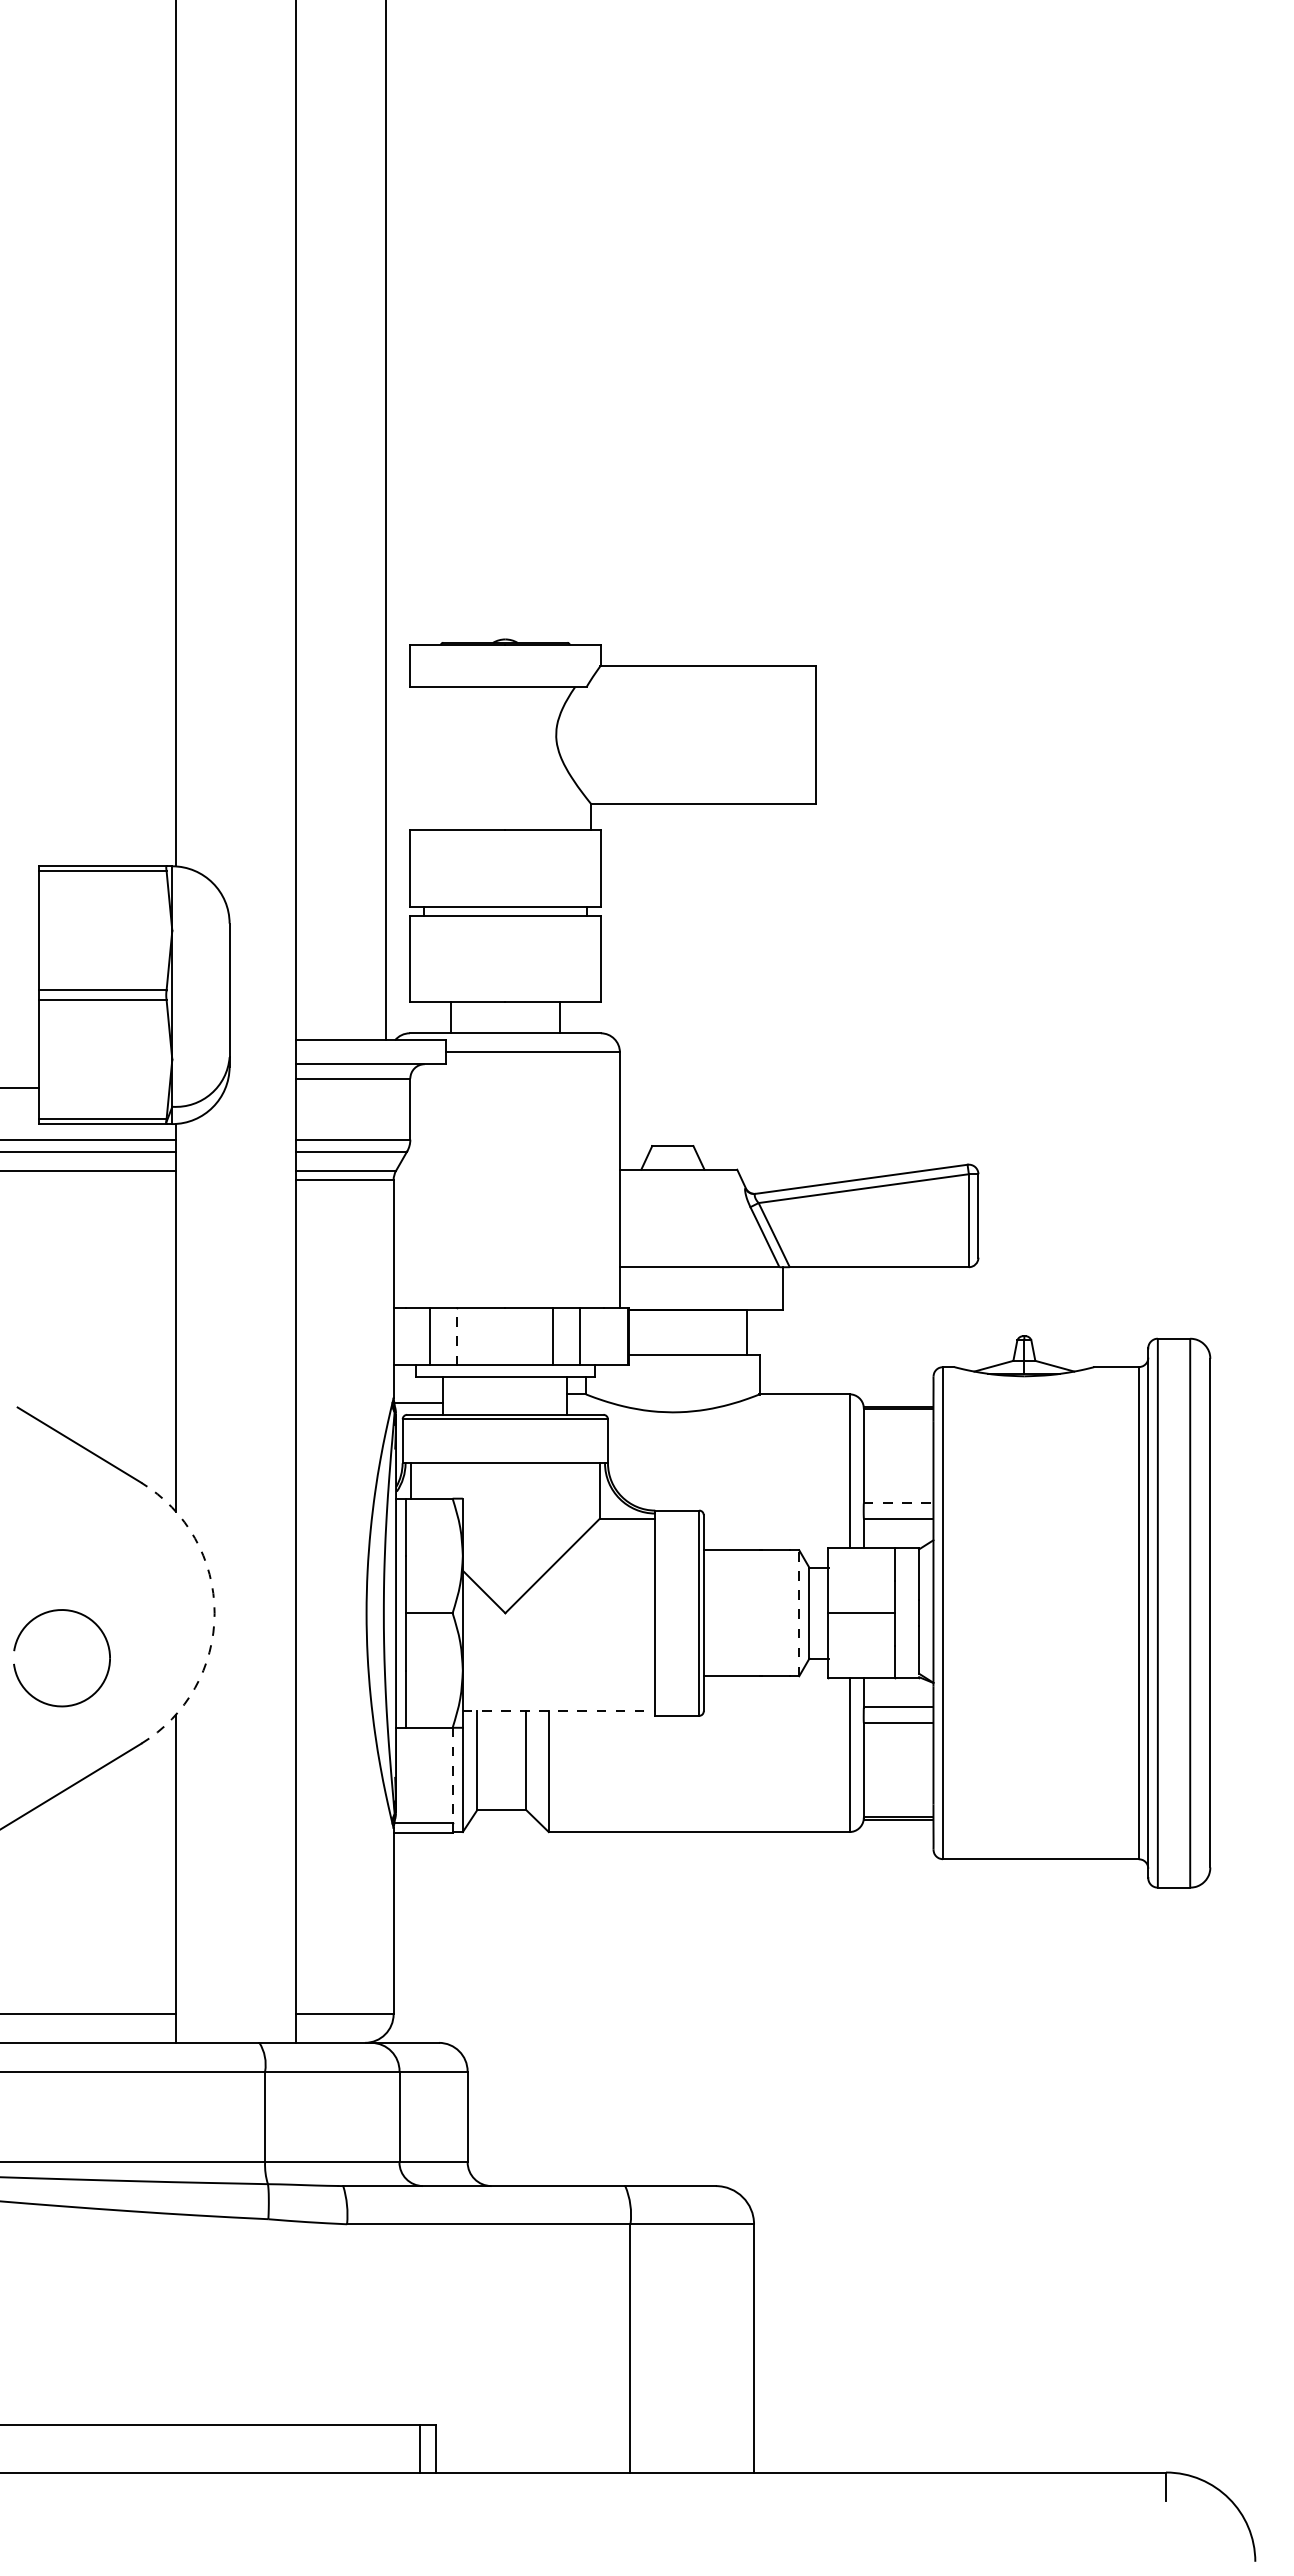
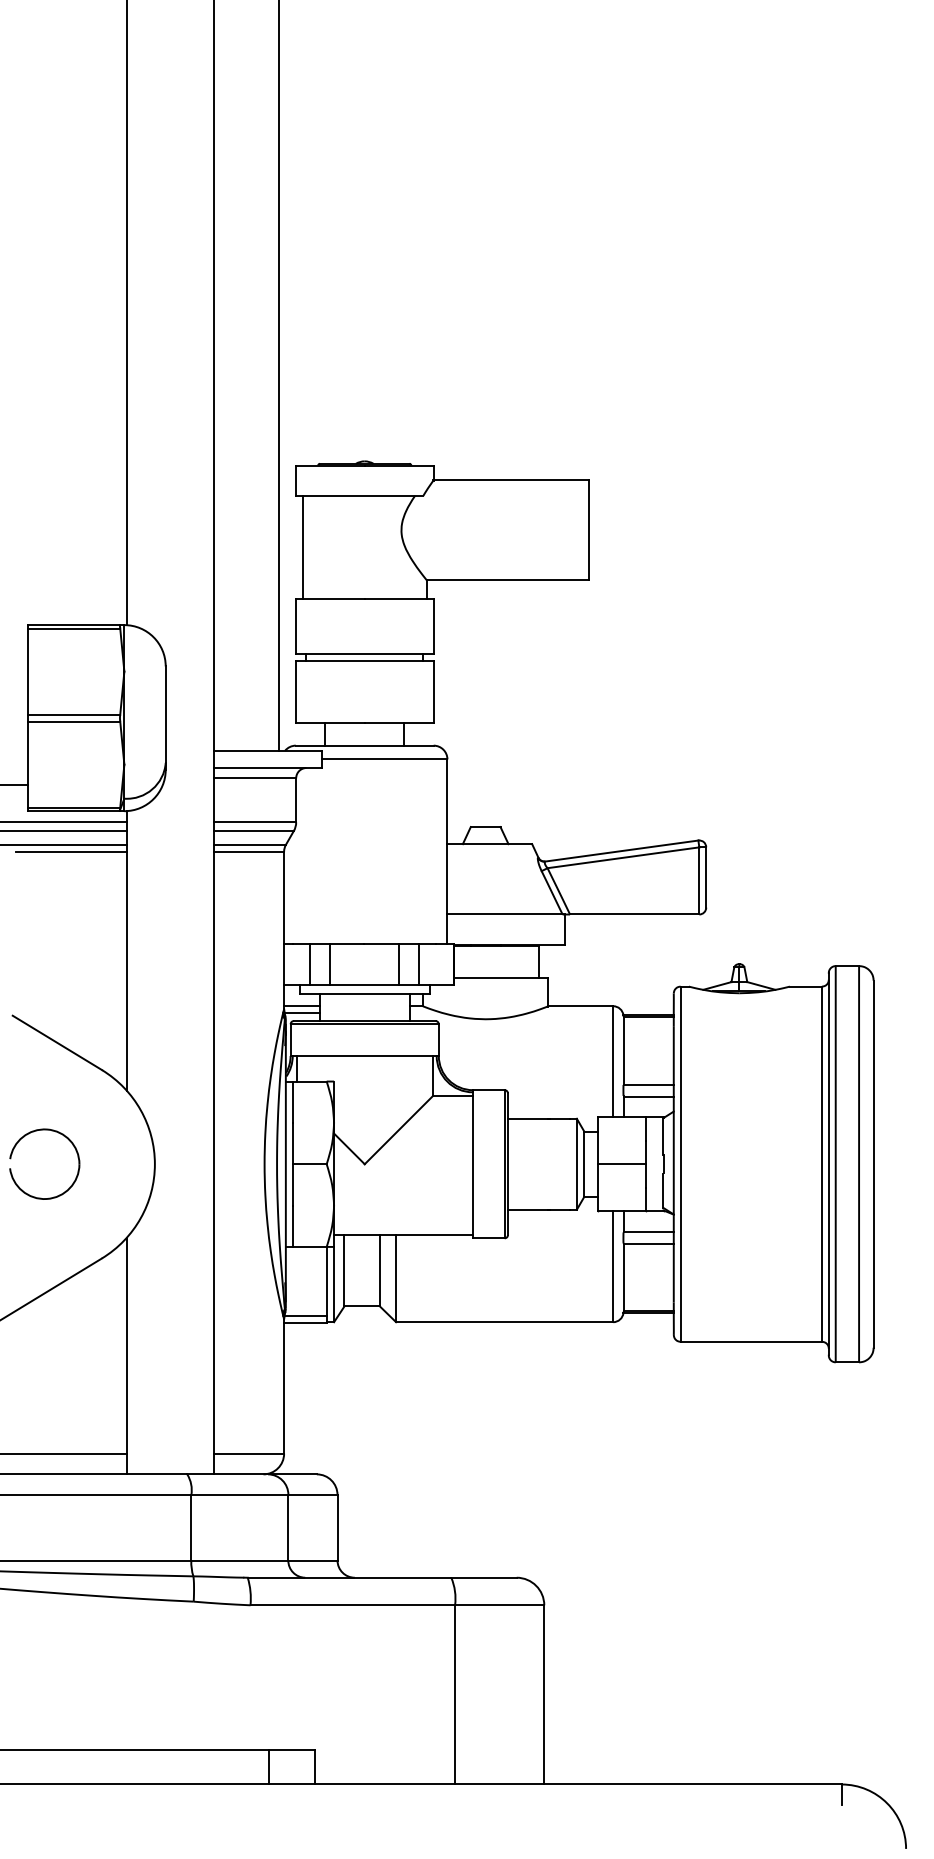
line: (419, 758) -> (302, 547), added
line: (98, 1180) -> (71, 851), added
line: (457, 1336) -> (330, 964), dashed -> solid
line: (418, 1393) -> (302, 1005), added
line: (898, 1502) -> (648, 1084), dashed -> solid
line: (799, 1612) -> (577, 1163), dashed -> solid
arc: (214, 1613) -> (154, 1164), dashed -> solid
part: (17, 1673) -> (12, 1175), moved
line: (559, 1710) -> (403, 1234), dashed -> solid
line: (453, 1775) -> (327, 1281), dashed -> solid
line: (420, 2448) -> (268, 1767), moved

